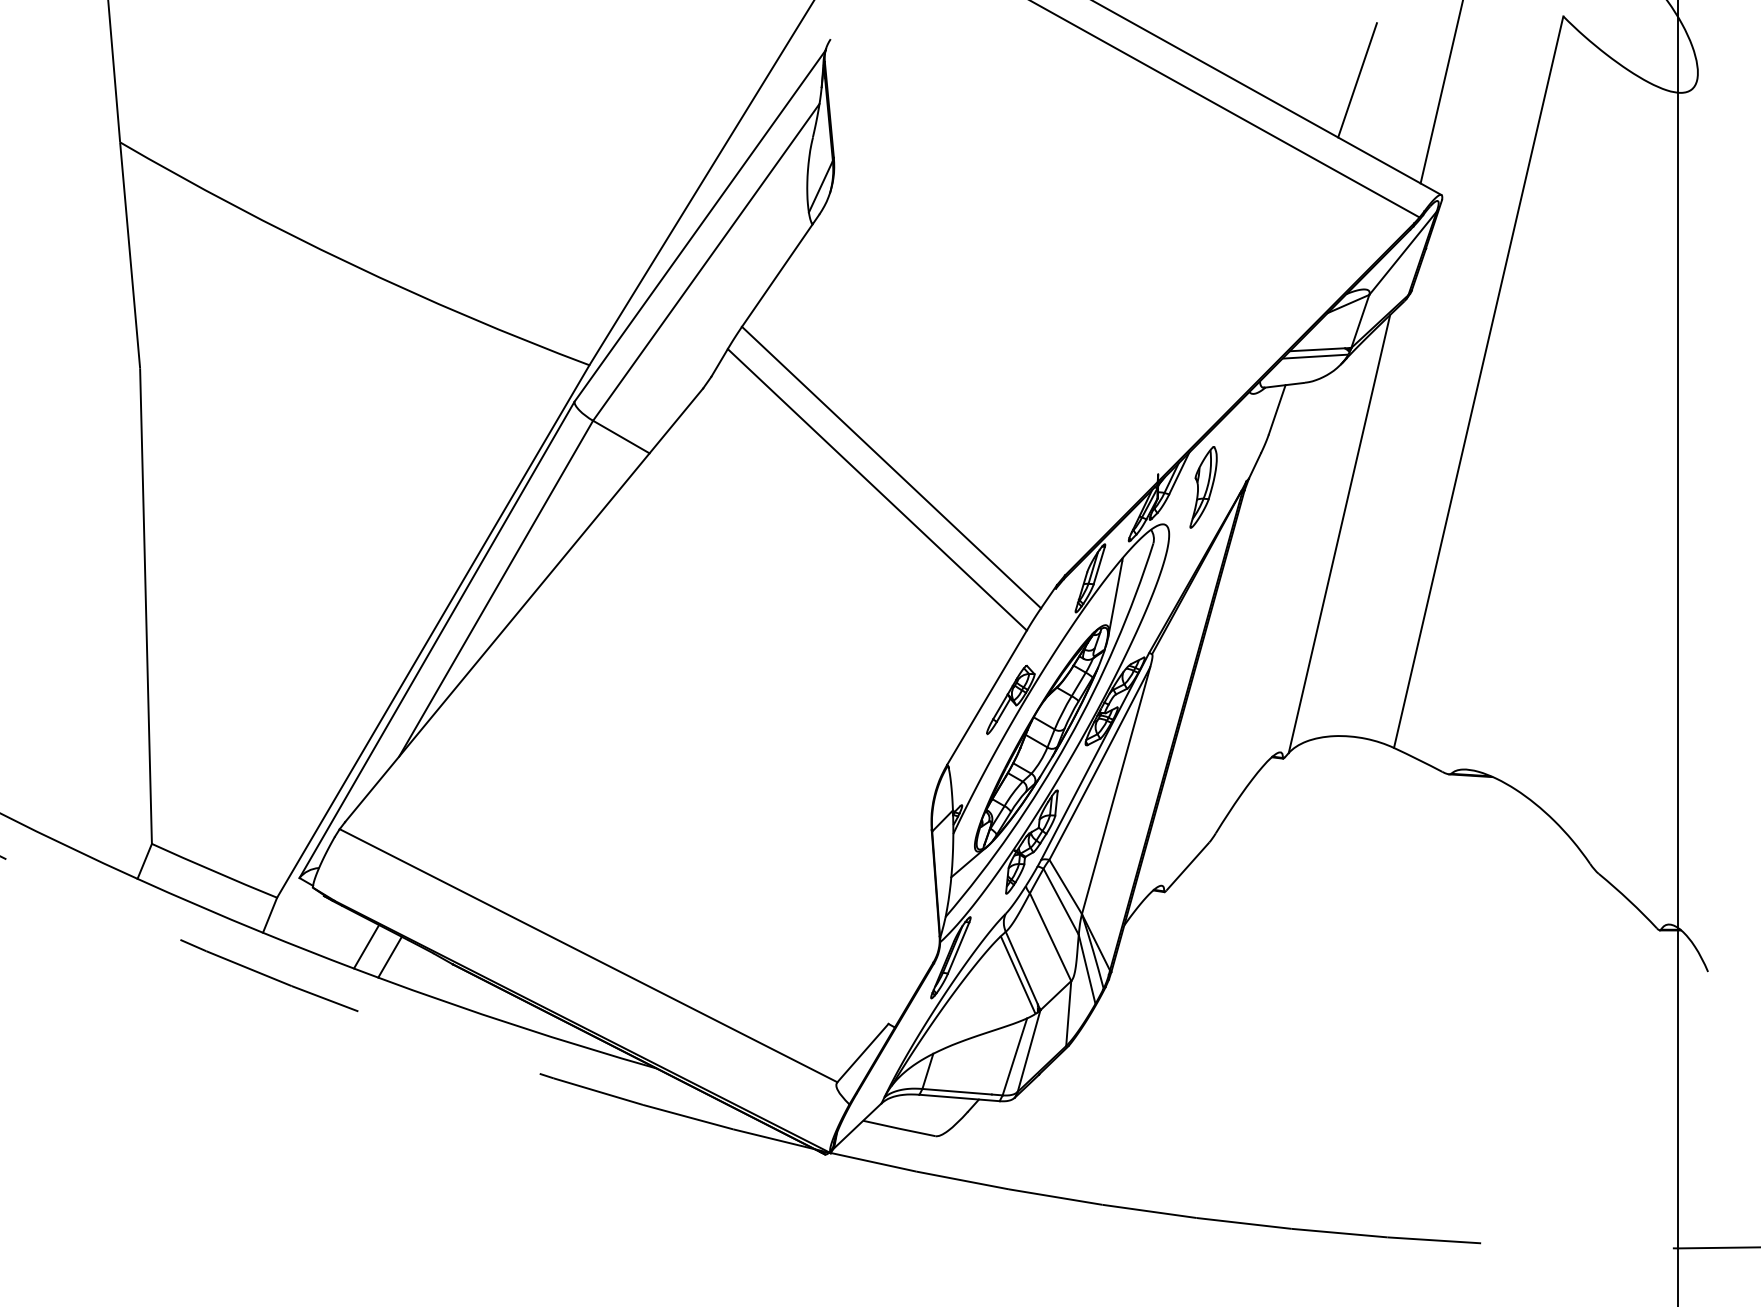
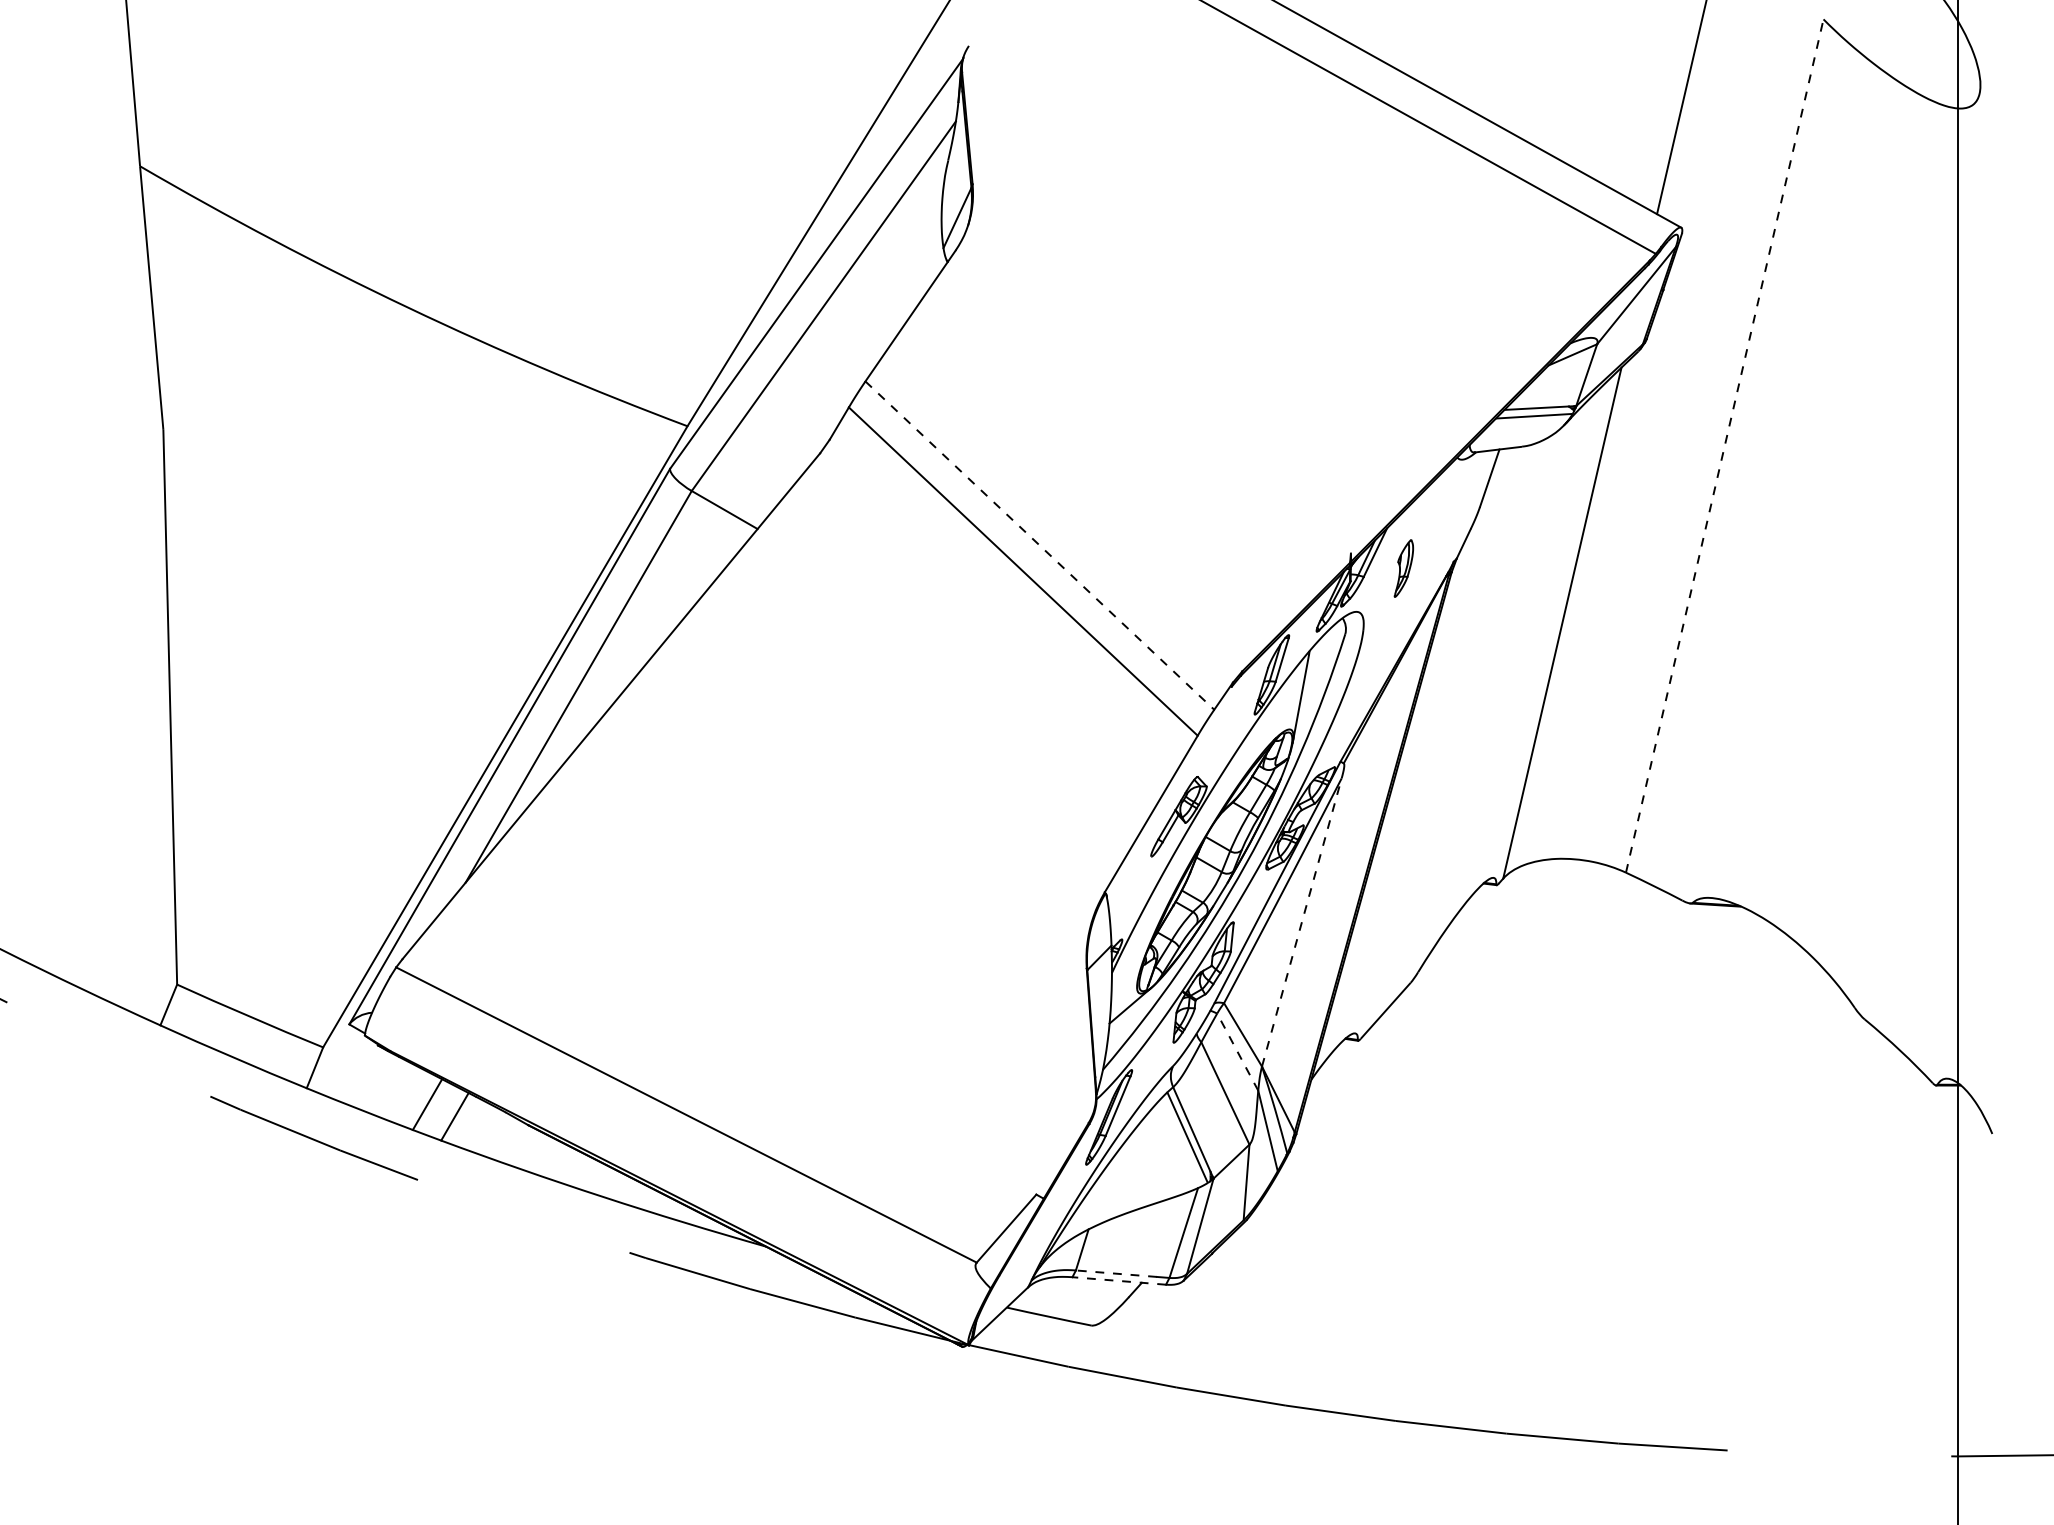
line: (1357, 79) -> (1583, 93), removed
line: (1478, 382) -> (1724, 446), solid -> dashed
line: (891, 467) -> (1039, 545), solid -> dashed
part: (1203, 487) -> (1403, 568), size x0.6
line: (1115, 789) -> (1301, 921), solid -> dashed
line: (1060, 902) -> (1237, 1052), solid -> dashed
line: (957, 1091) -> (1116, 1273), solid -> dashed
line: (959, 1097) -> (1119, 1280), solid -> dashed

